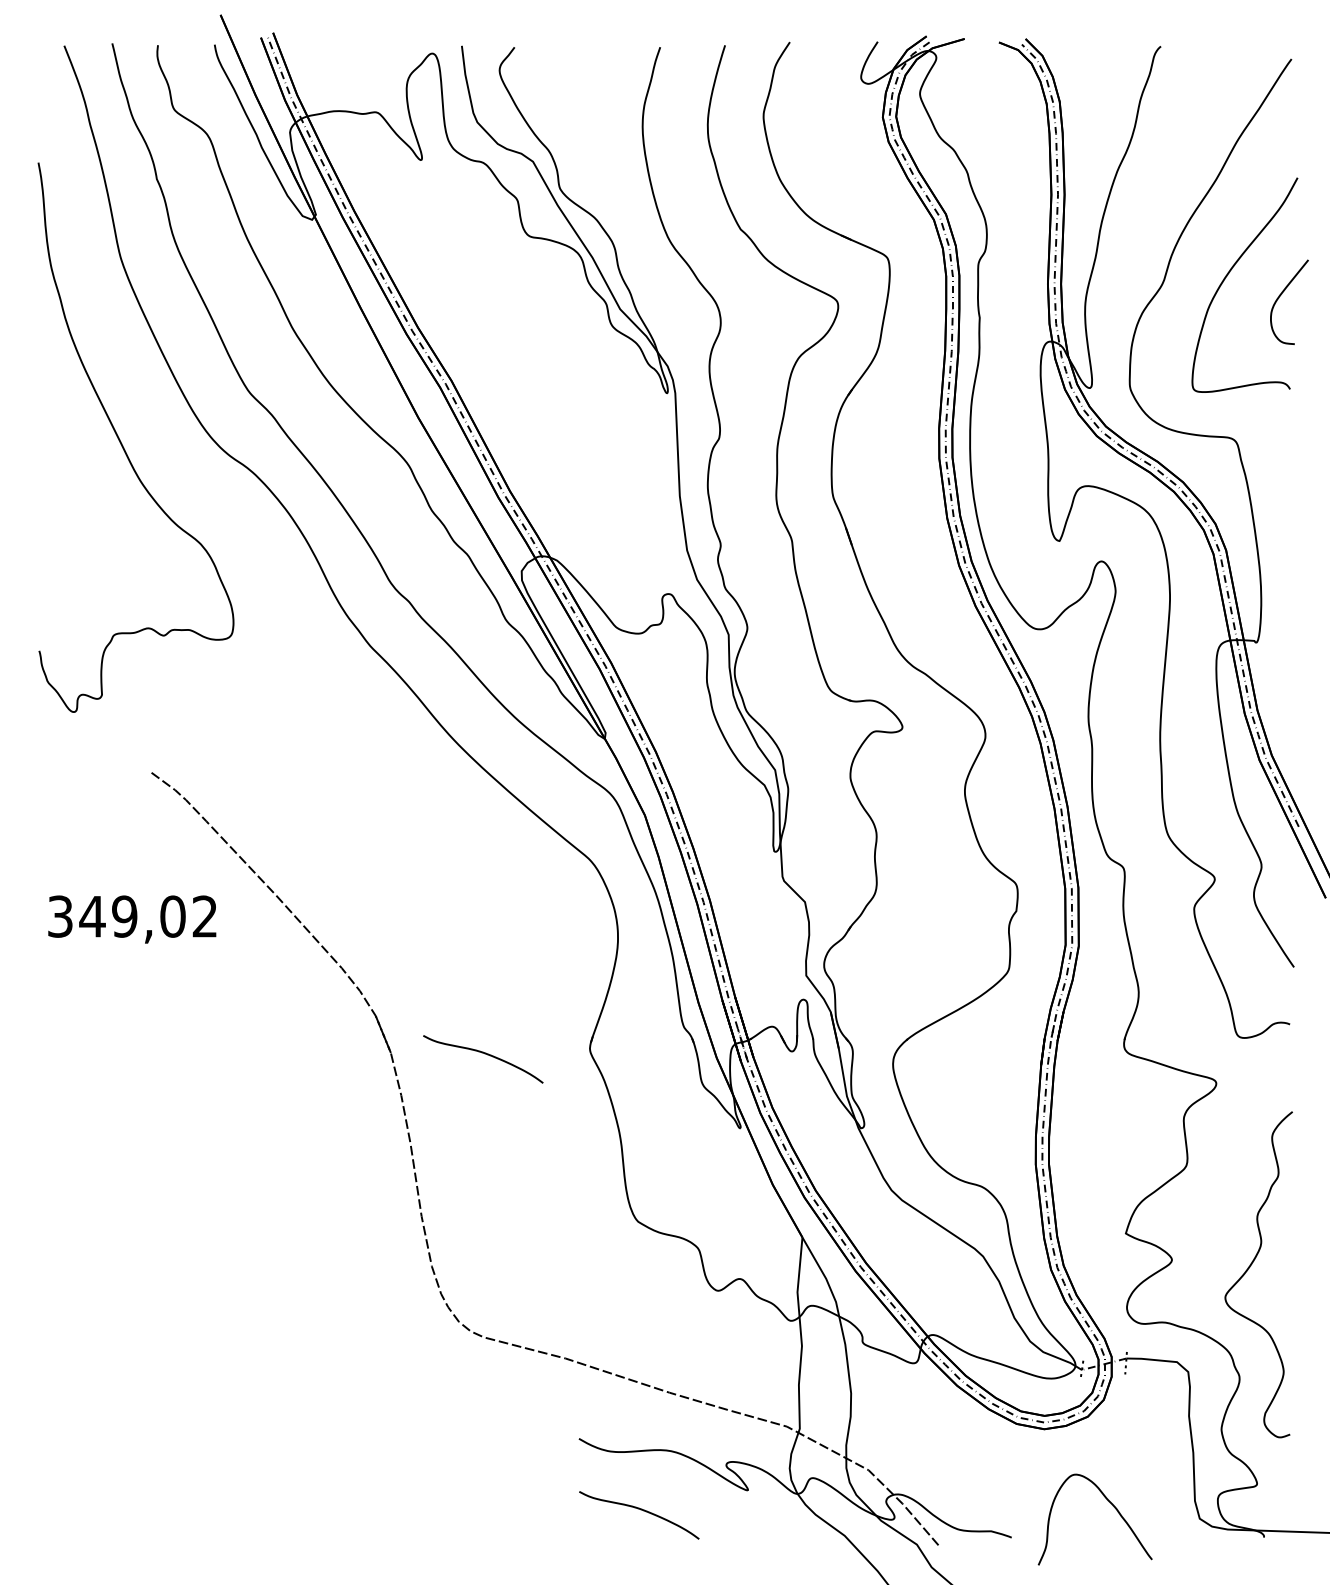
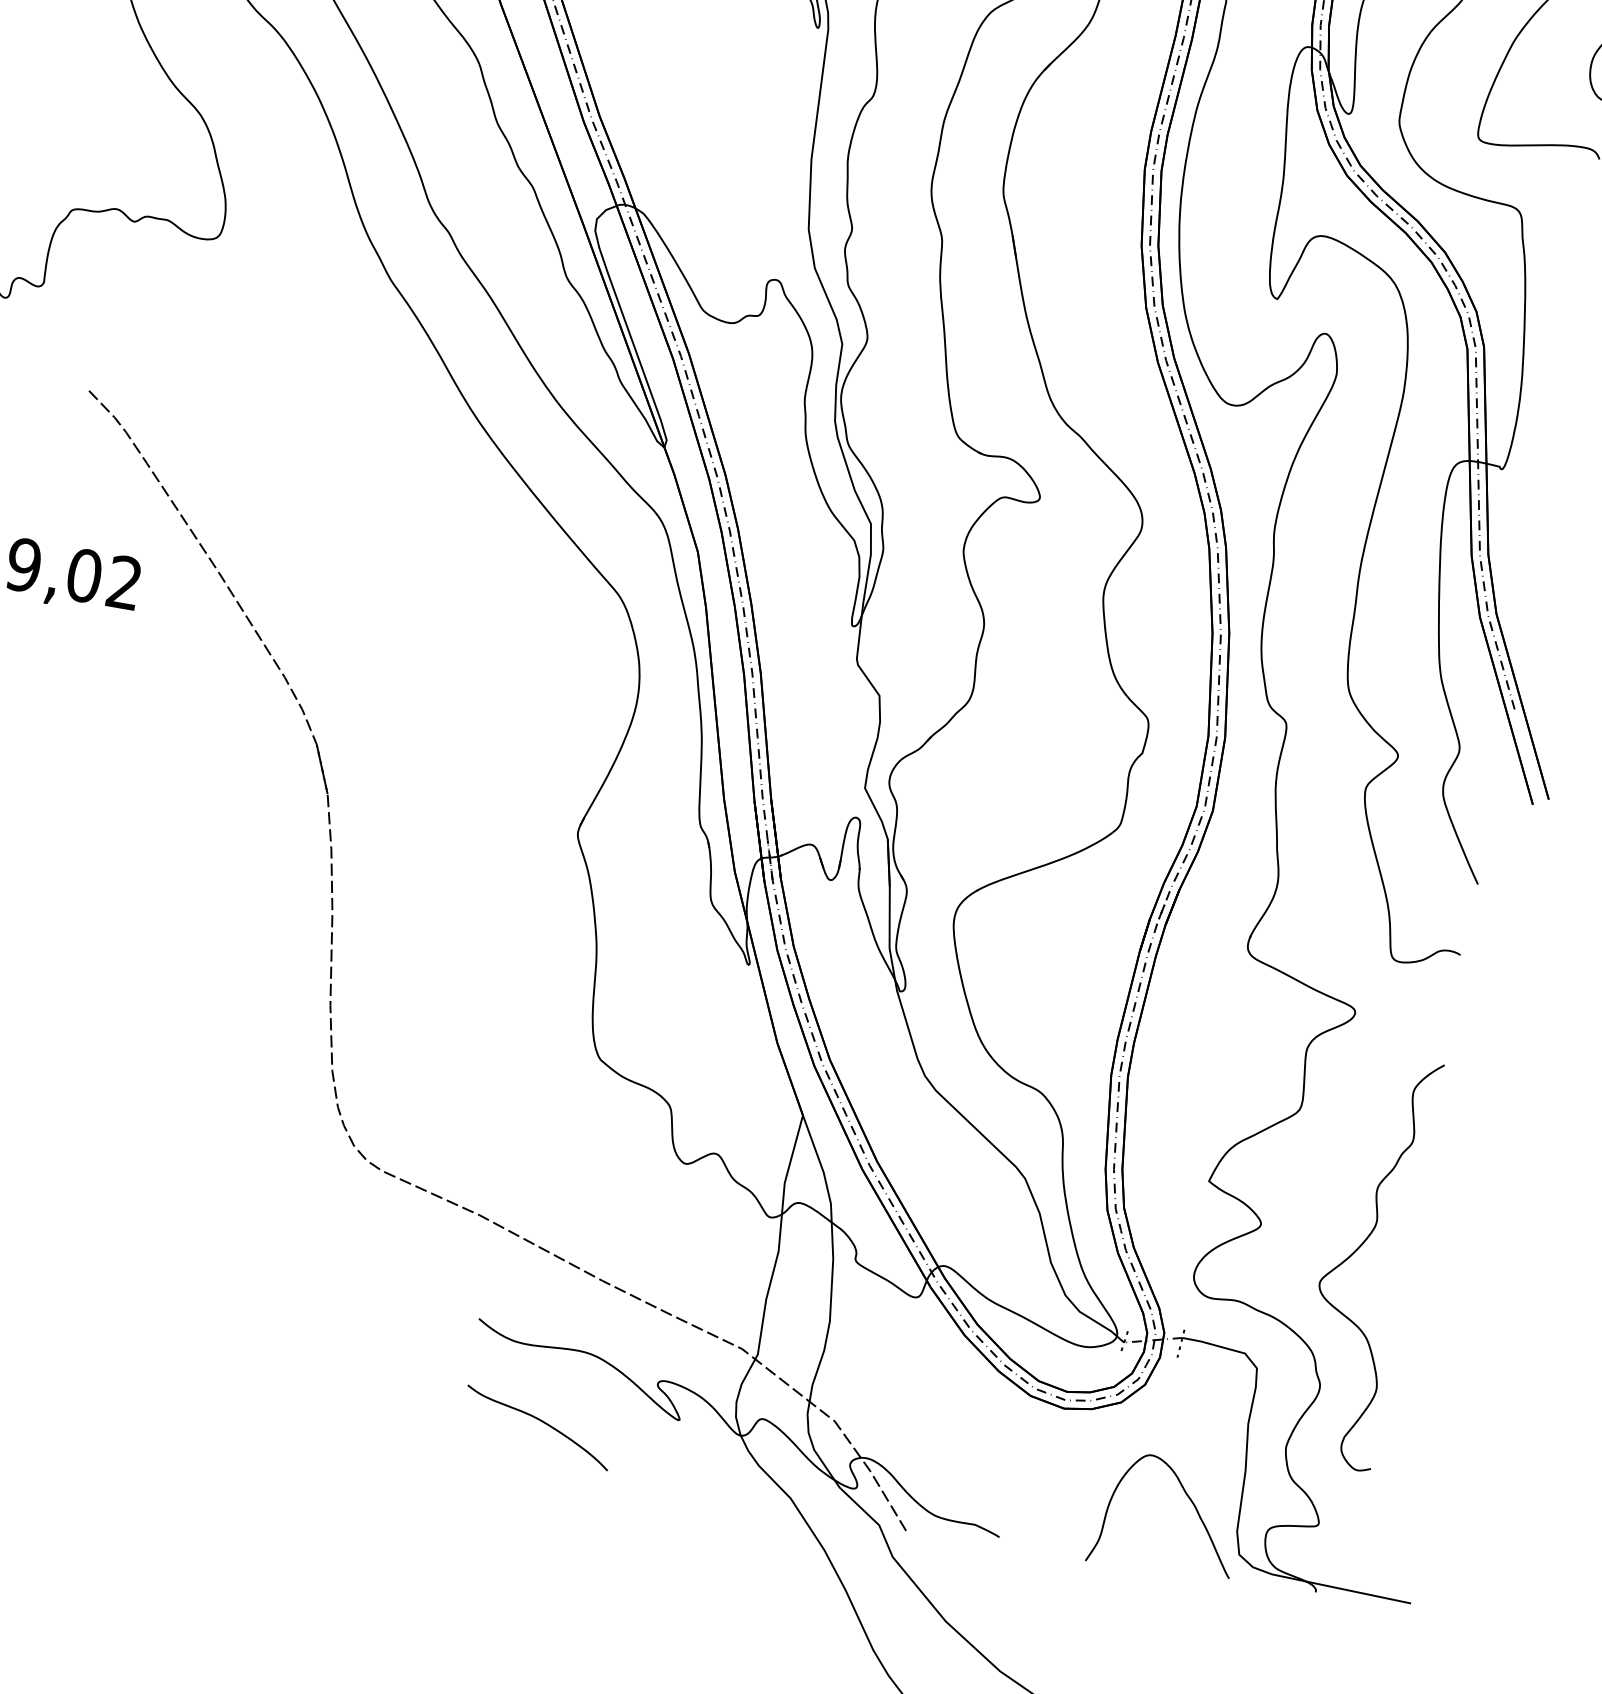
curve: (484, 1054) -> (444, 816), removed
curve: (1113, 1507) -> (1192, 1504), moved

